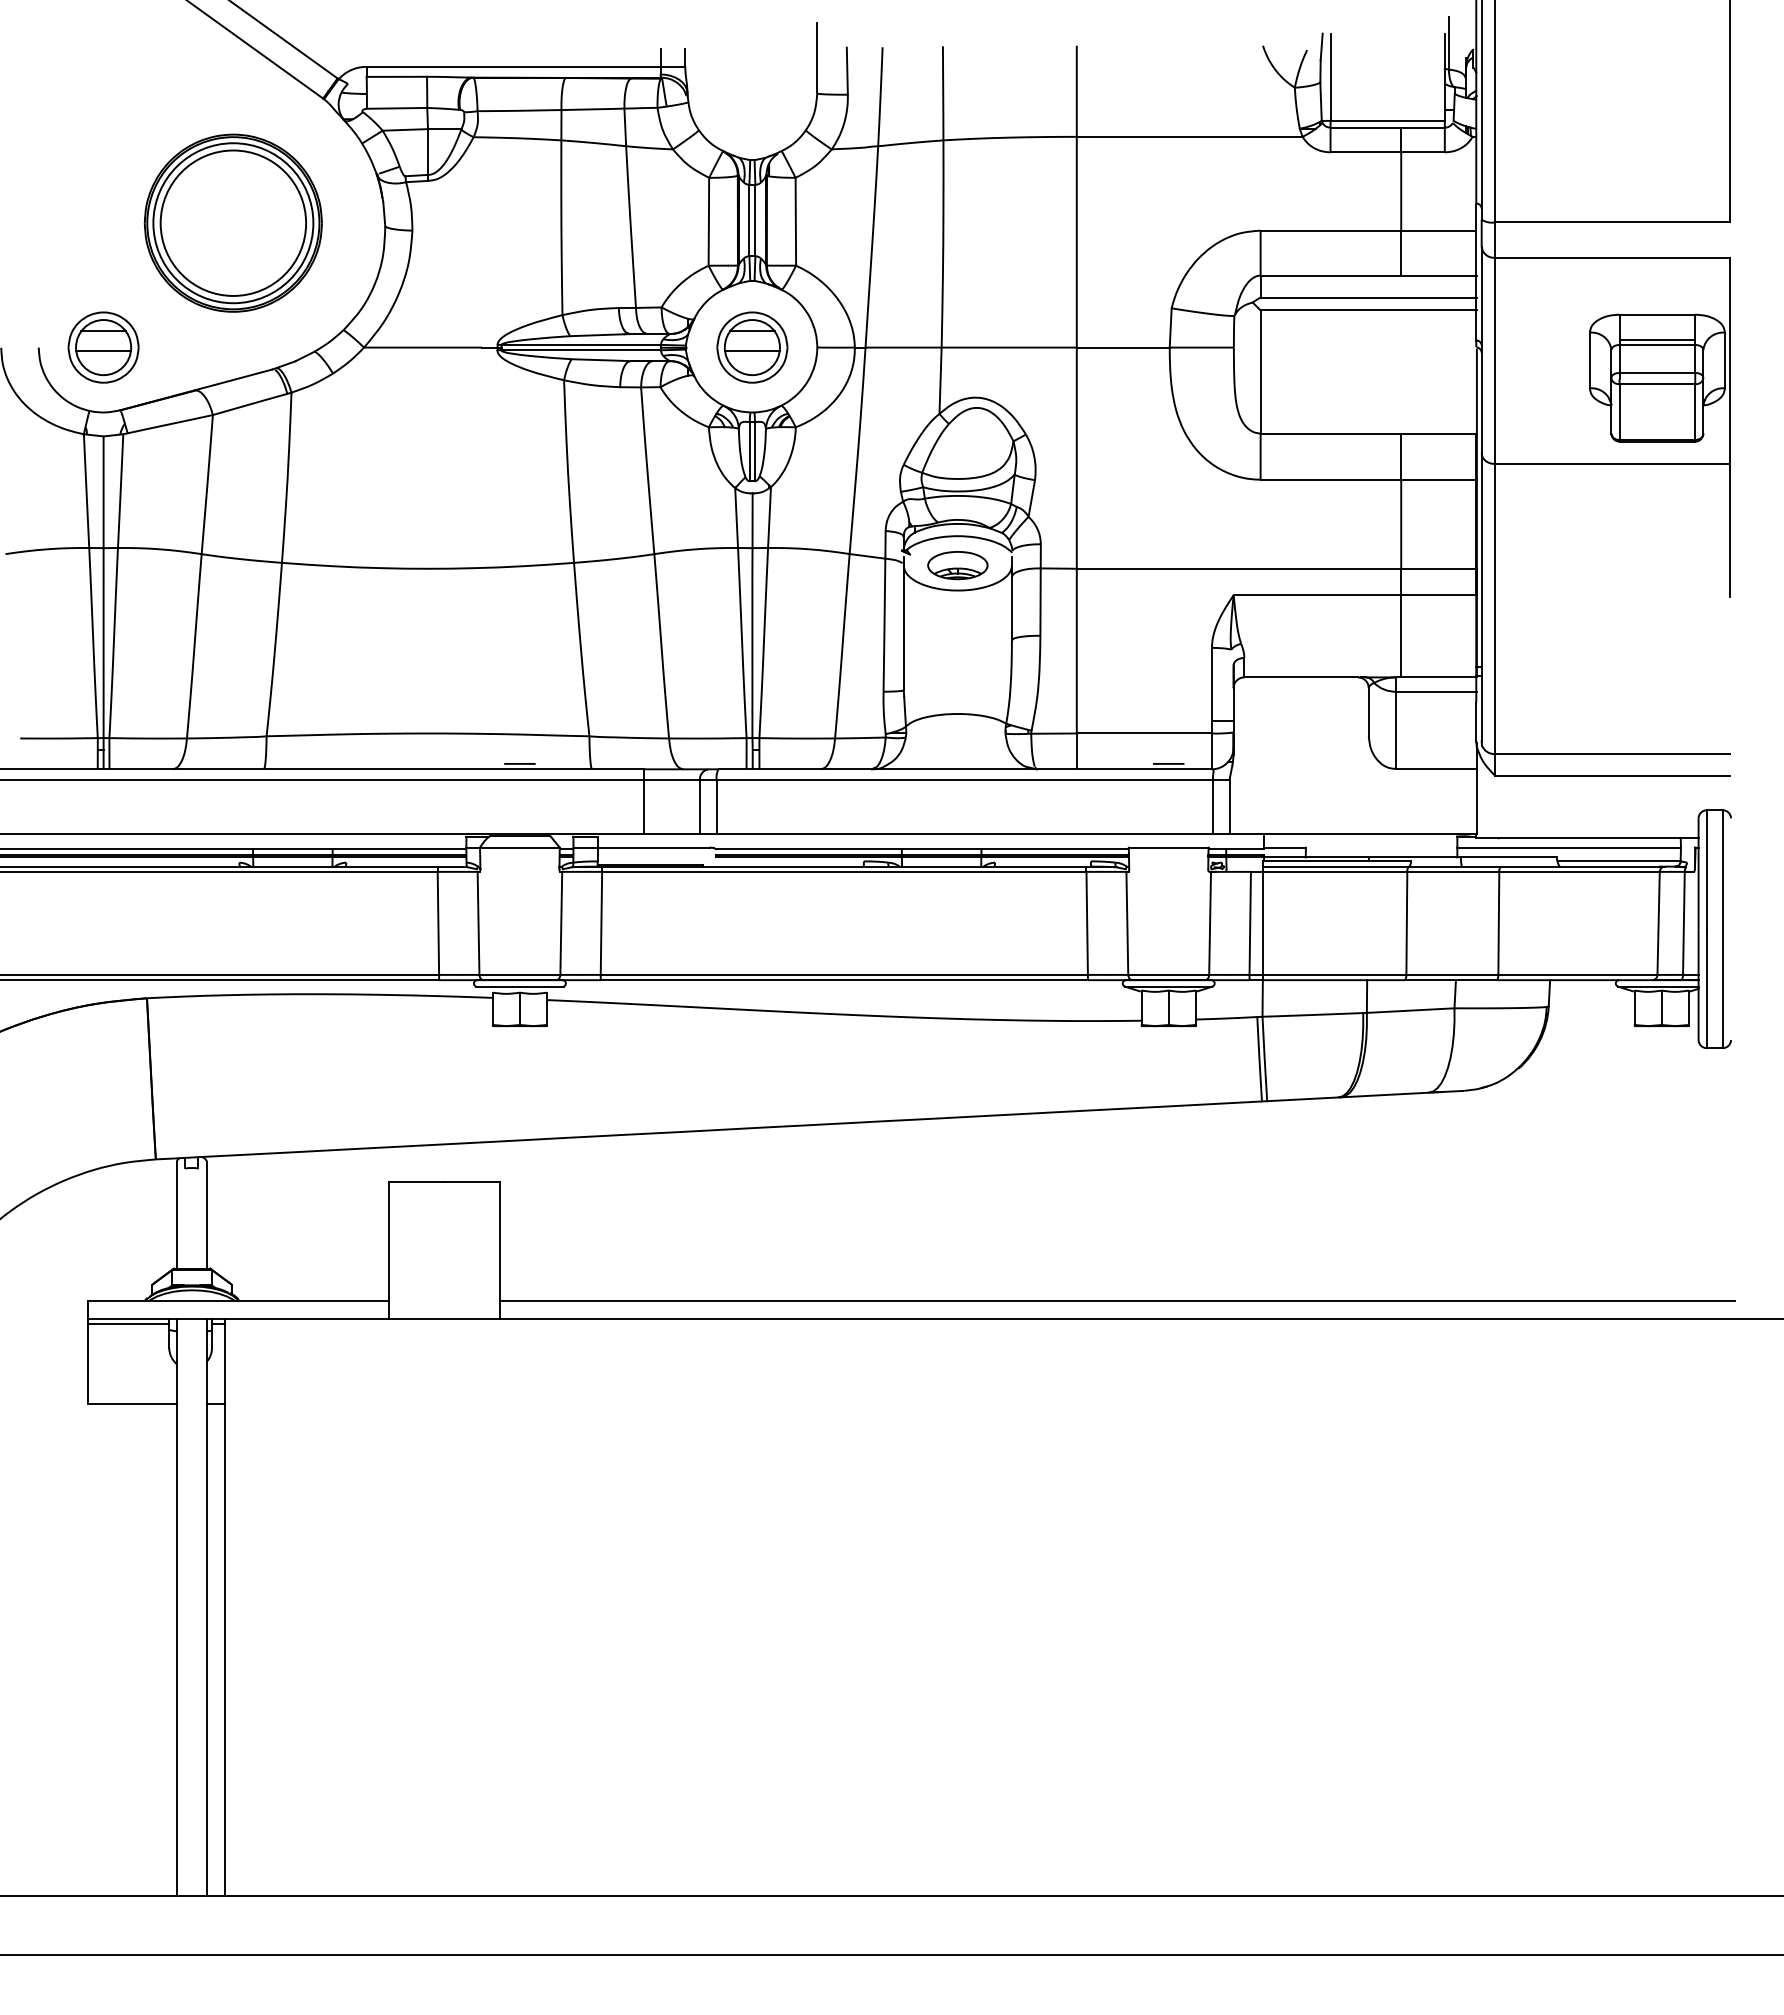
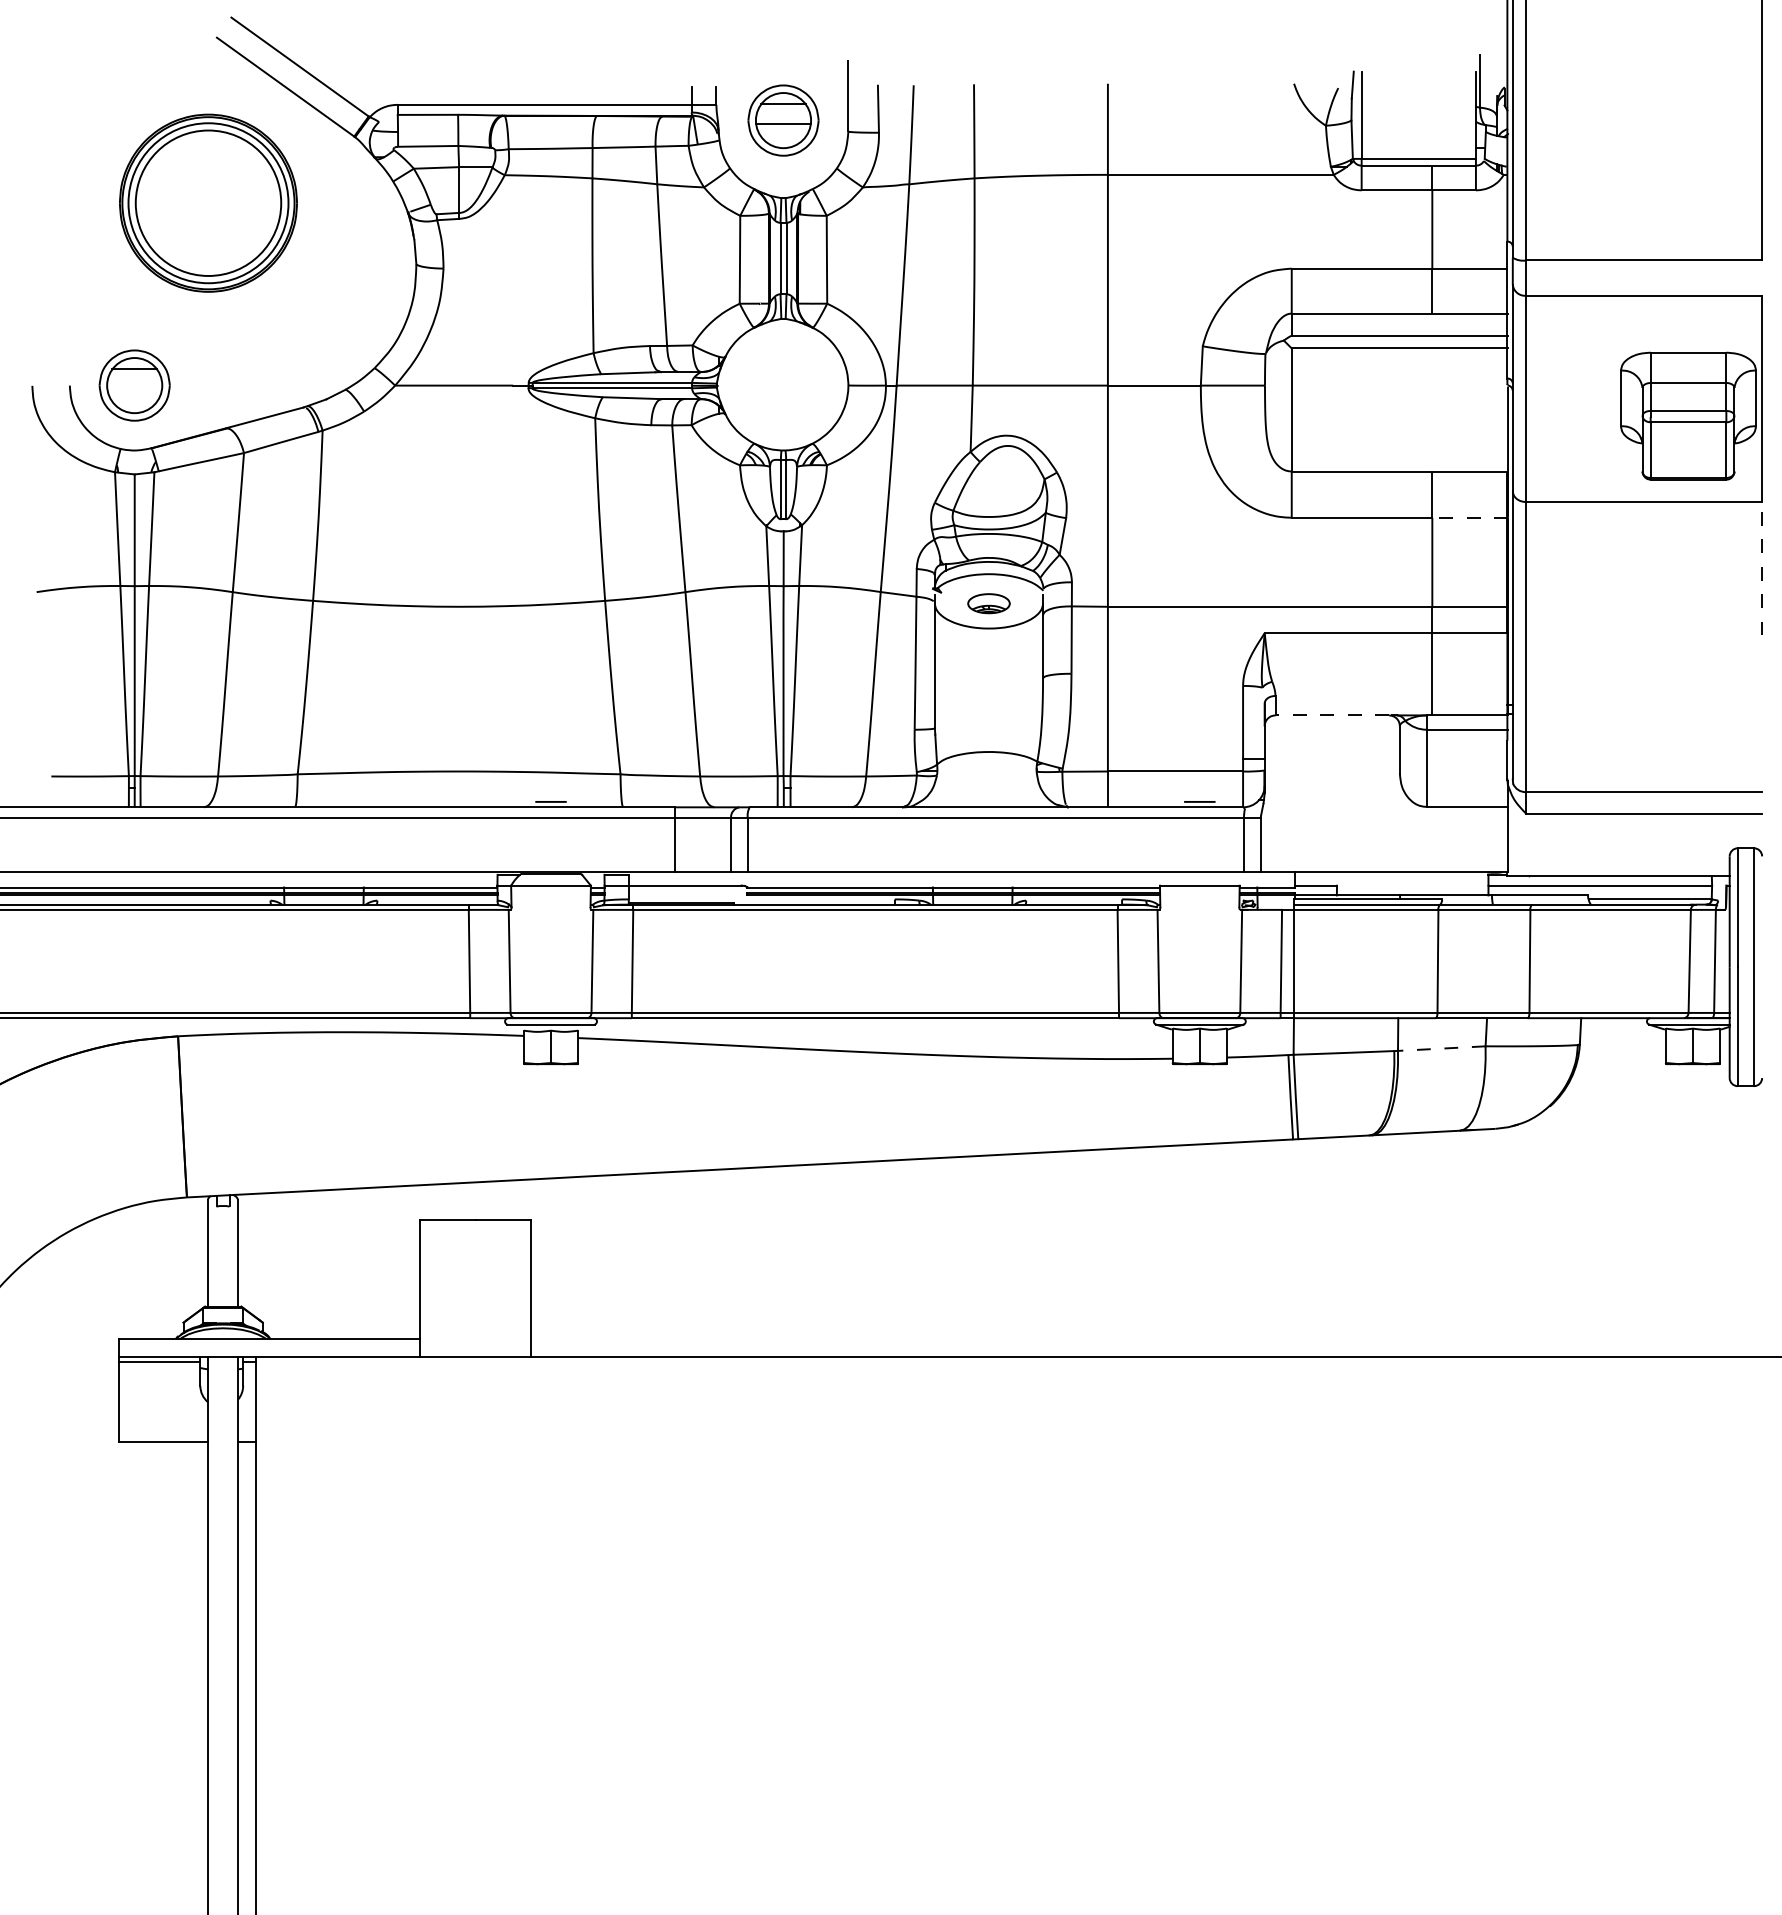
part: (232, 222) -> (207, 202), moved
line: (1657, 340) -> (1688, 378), removed
part: (752, 347) -> (783, 120), moved
line: (103, 350) -> (134, 388), removed
line: (1439, 479) -> (1470, 517), solid -> dashed
line: (1730, 530) -> (1761, 568), solid -> dashed
part: (957, 565) -> (988, 603), size x0.7
line: (1301, 677) -> (1332, 715), solid -> dashed
line: (1410, 1010) -> (1441, 1048), solid -> dashed
line: (1117, 1301) -> (1148, 1339), removed

